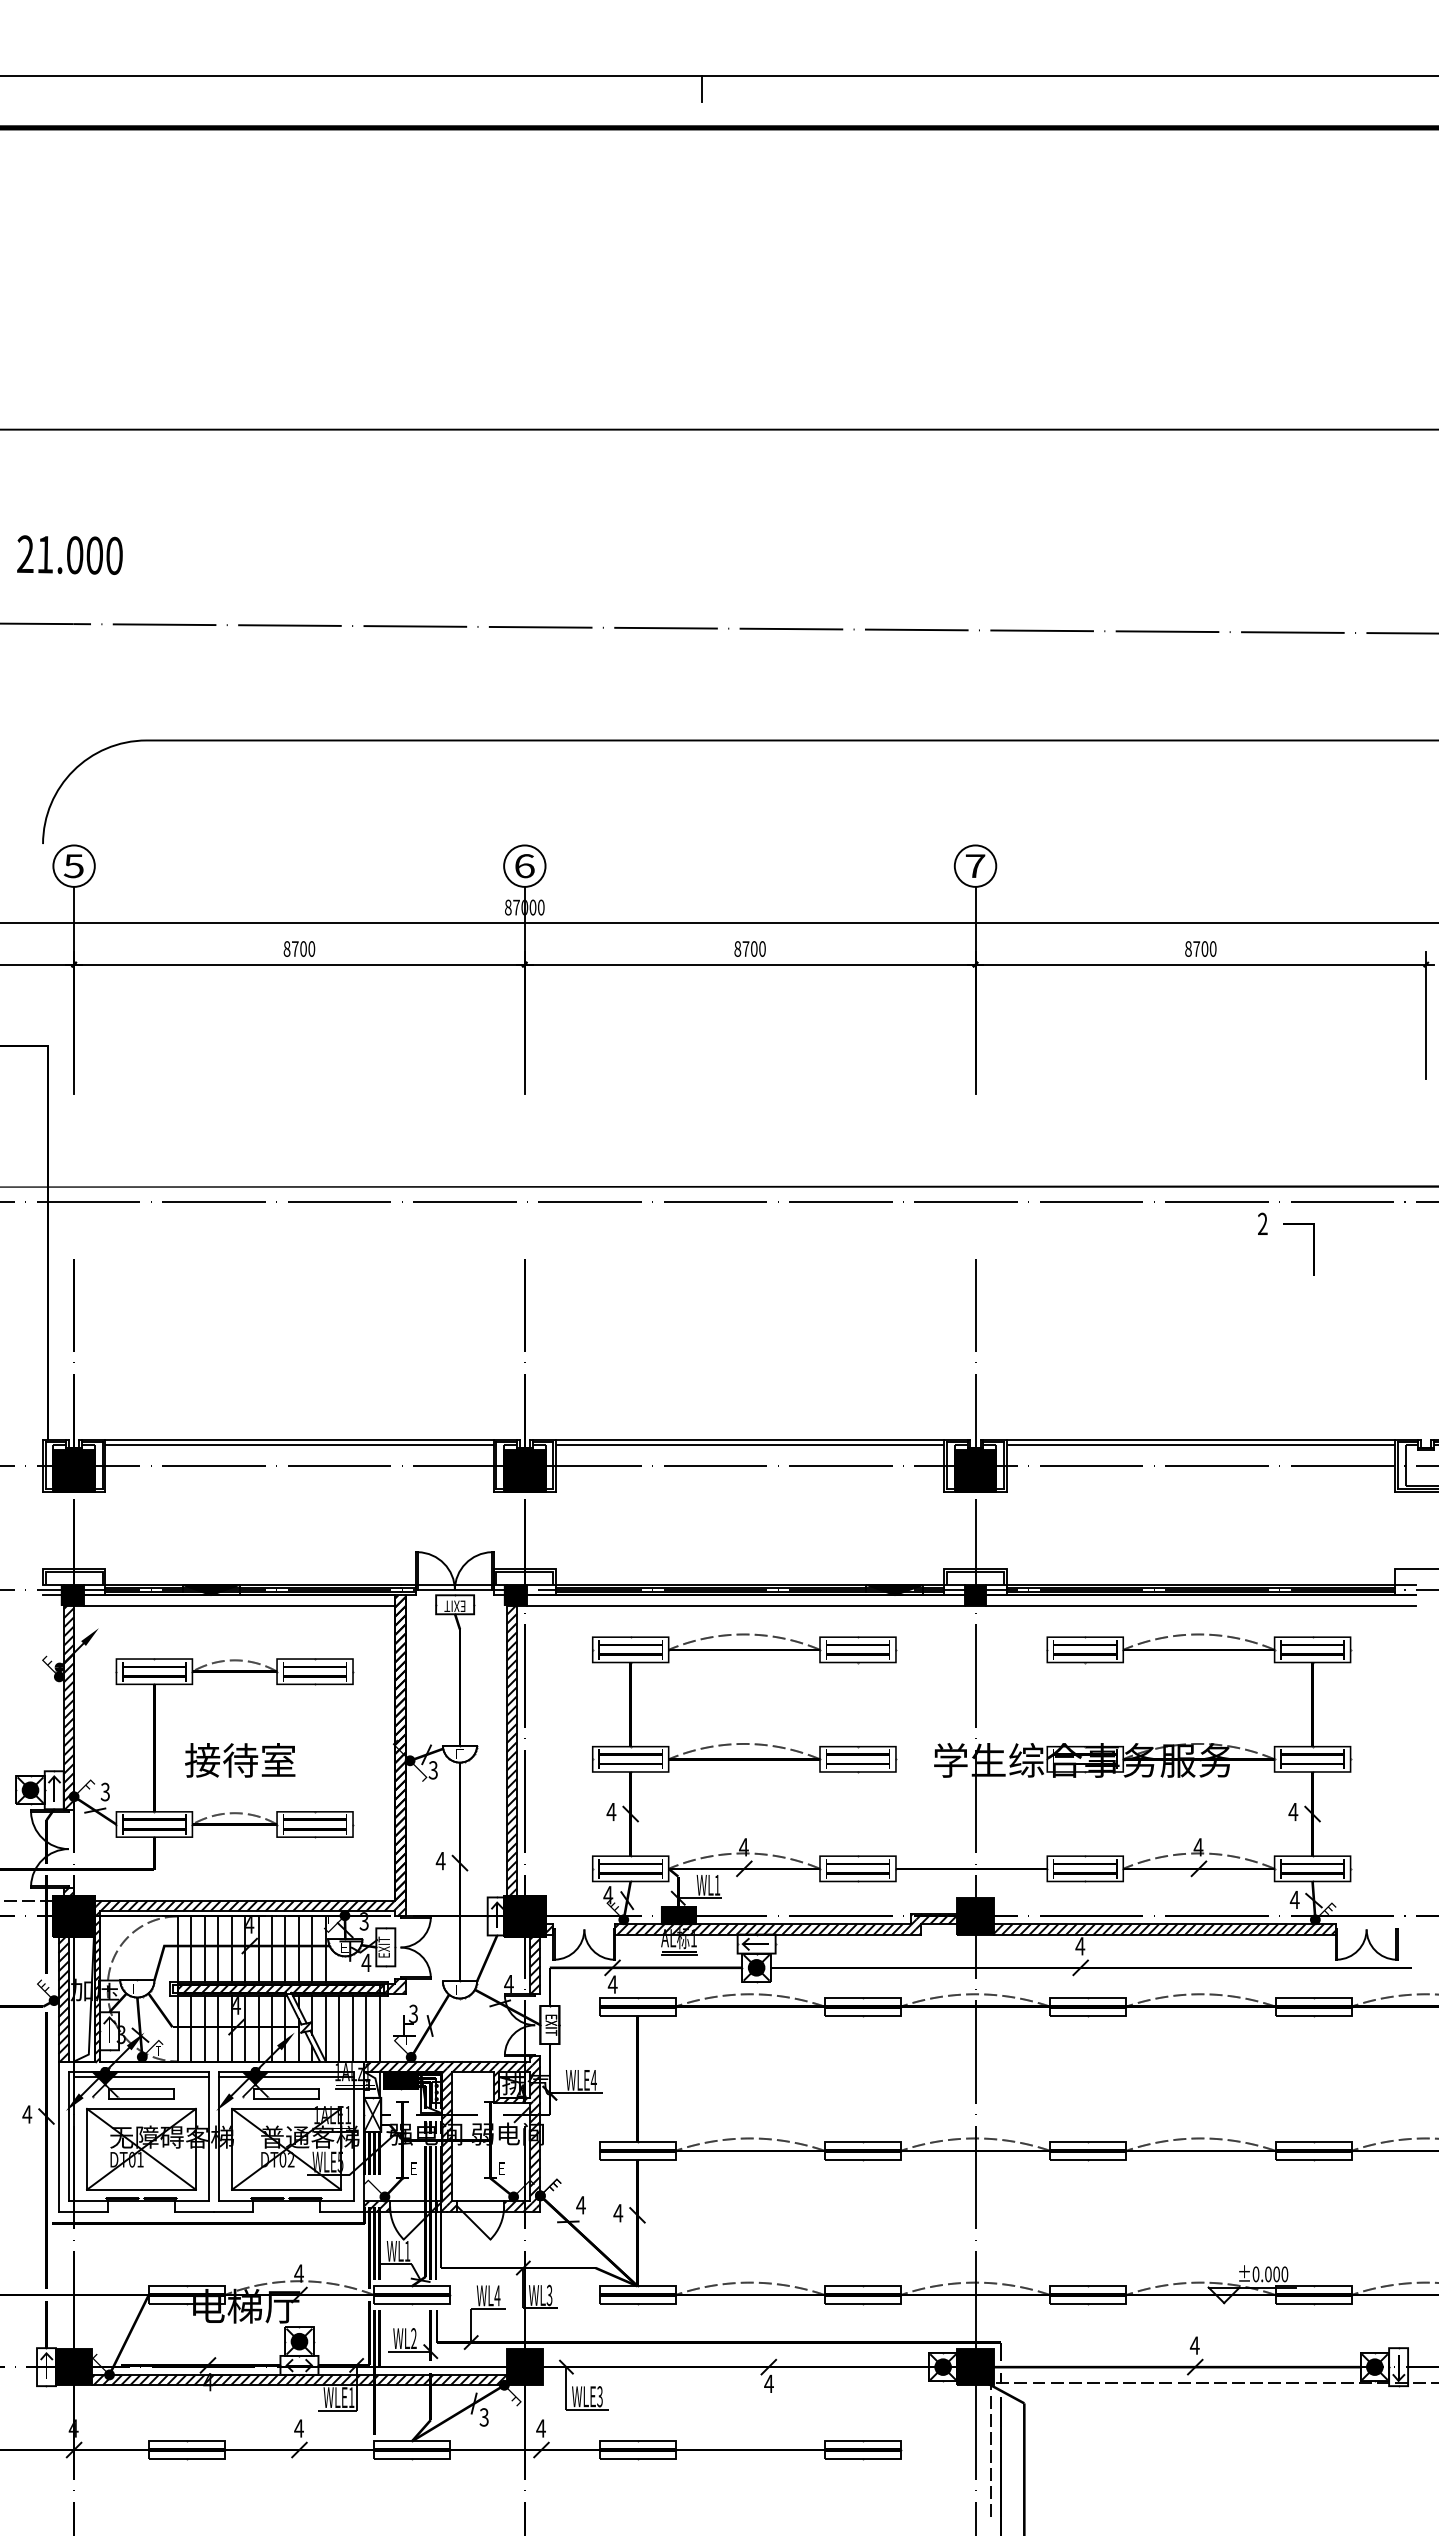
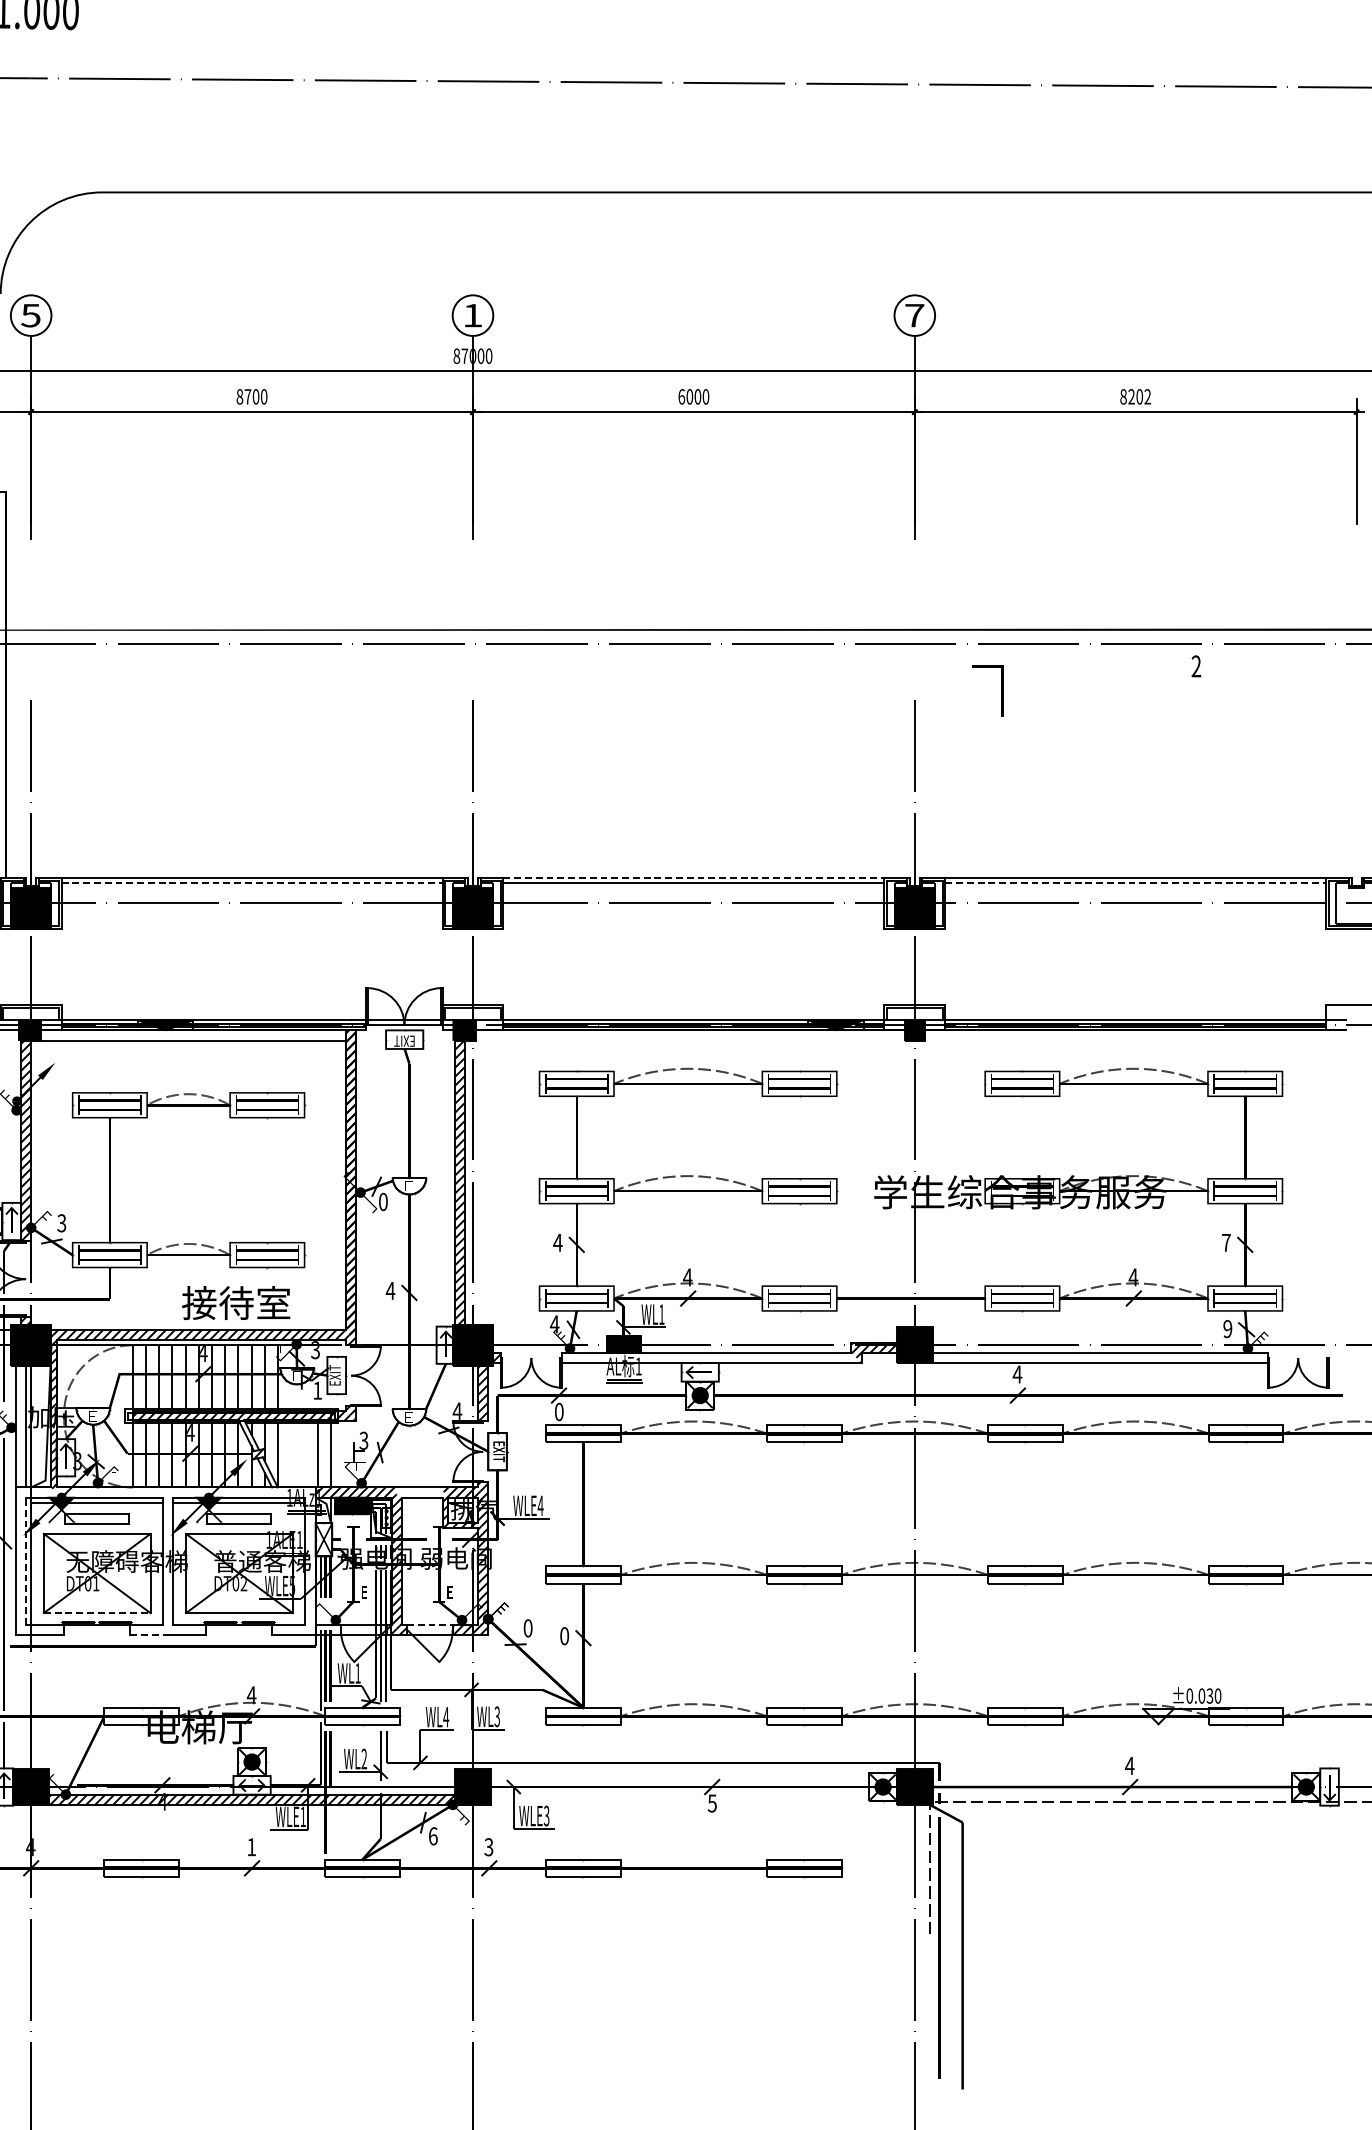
text: (524, 866) -> (472, 315), 6 -> 1
text: (741, 948) -> (685, 396), 8700 -> 6000
text: (1204, 948) -> (1139, 396), 8700 -> 8202
line: (1313, 1249) -> (1002, 691), moved
line: (750, 1439) -> (694, 877), solid -> dashed
line: (299, 1445) -> (252, 883), solid -> dashed
line: (1201, 1445) -> (1136, 883), solid -> dashed
line: (746, 1605) -> (690, 1040), removed
line: (1200, 1605) -> (1135, 1040), removed
text: (240, 1760) -> (236, 1303), moved
text: (432, 1770) -> (382, 1202), 3 -> 0
text: (1293, 1812) -> (1226, 1243), 4 -> 7
text: (1294, 1899) -> (1227, 1328), 4 -> 9
hatch: (767, 1929) -> (710, 1358), removed
hatch: (1164, 1929) -> (1100, 1358), removed
text: (366, 1962) -> (317, 1390), 4 -> 1
text: (612, 1984) -> (558, 1411), 4 -> 0
hatch: (63, 1999) -> (20, 1426), removed
line: (339, 2028) -> (291, 1455), removed
line: (352, 2028) -> (304, 1455), removed
hatch: (470, 2066) -> (419, 1492), removed
line: (68, 2136) -> (25, 1560), solid -> dashed
line: (141, 2189) -> (97, 1612), solid -> dashed
line: (481, 2201) -> (430, 1624), solid -> dashed
text: (580, 2205) -> (527, 1628), 4 -> 0
hatch: (377, 2206) -> (328, 1629), removed
line: (195, 2211) -> (150, 1634), solid -> dashed
text: (618, 2213) -> (564, 1636), 4 -> 0
text: (1276, 2274) -> (1209, 1696), ±0.000 -> ±0.030
text: (768, 2383) -> (711, 1803), 4 -> 5
text: (483, 2417) -> (432, 1836), 3 -> 6
text: (298, 2428) -> (251, 1847), 4 -> 1
text: (540, 2428) -> (488, 1847), 4 -> 3

